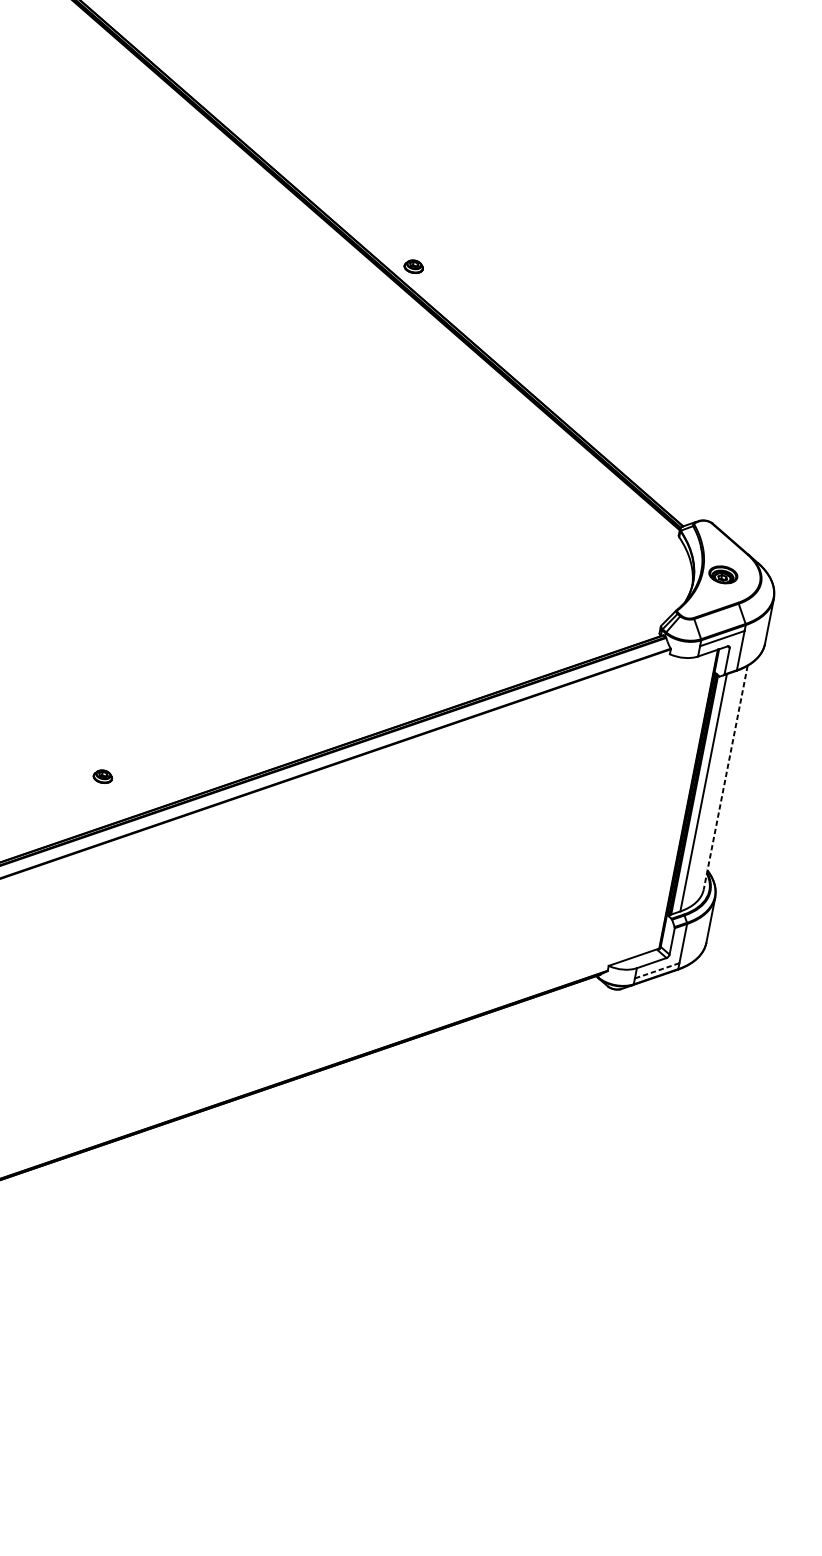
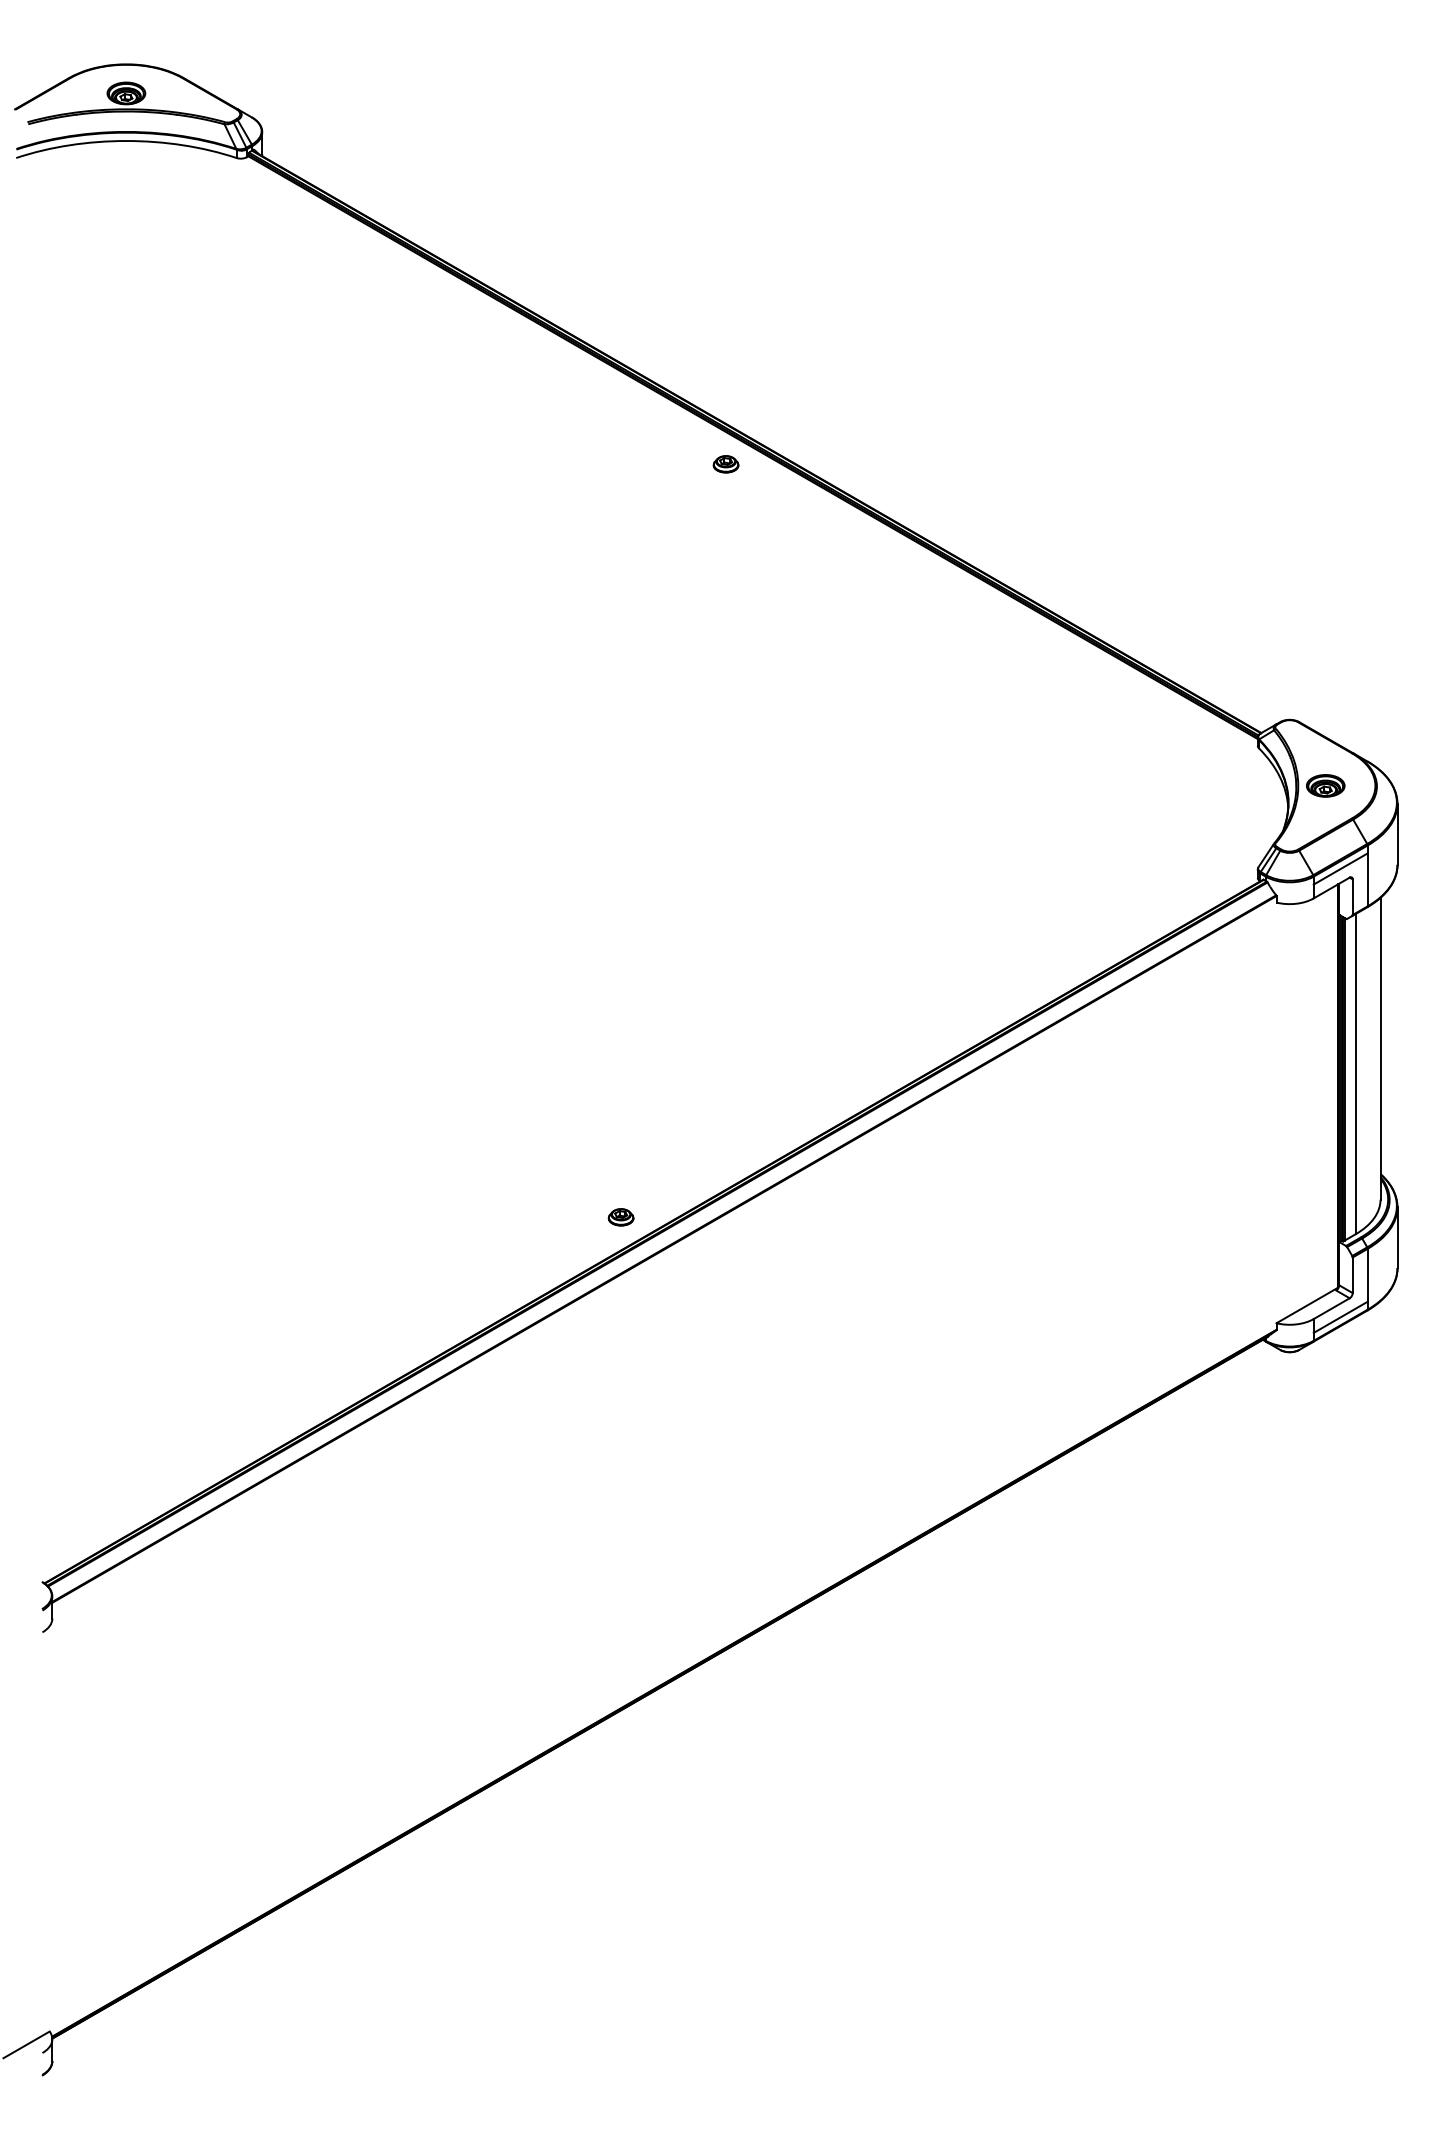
part: (413, 266) -> (725, 464), moved
part: (102, 776) -> (620, 1217), moved
line: (725, 777) -> (1380, 1048), dashed -> solid
line: (656, 970) -> (1340, 1317), dashed -> solid

